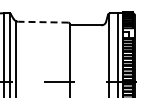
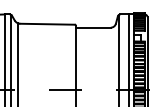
line: (43, 22) -> (47, 24), dashed -> solid

